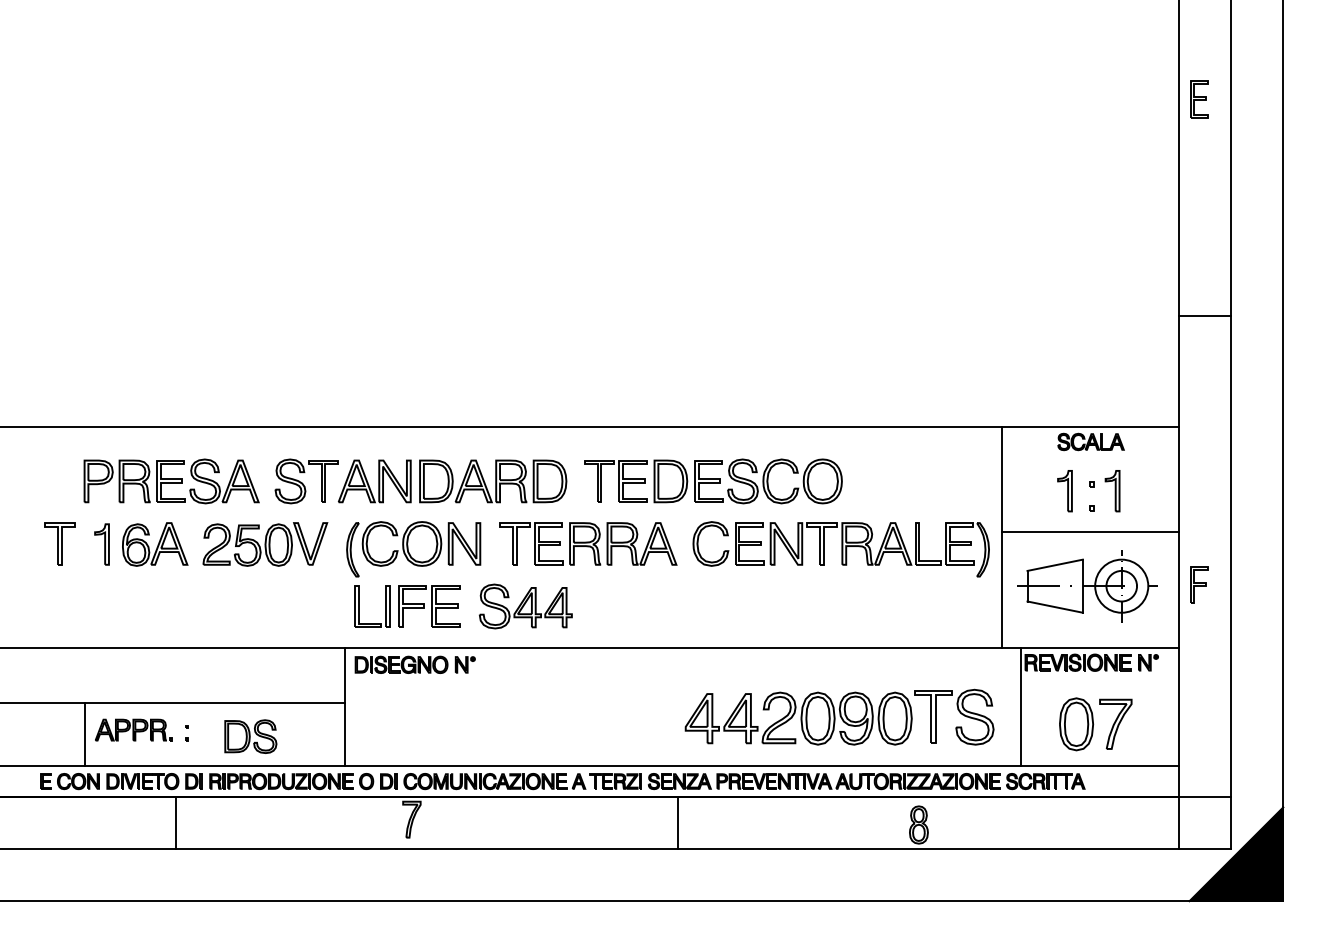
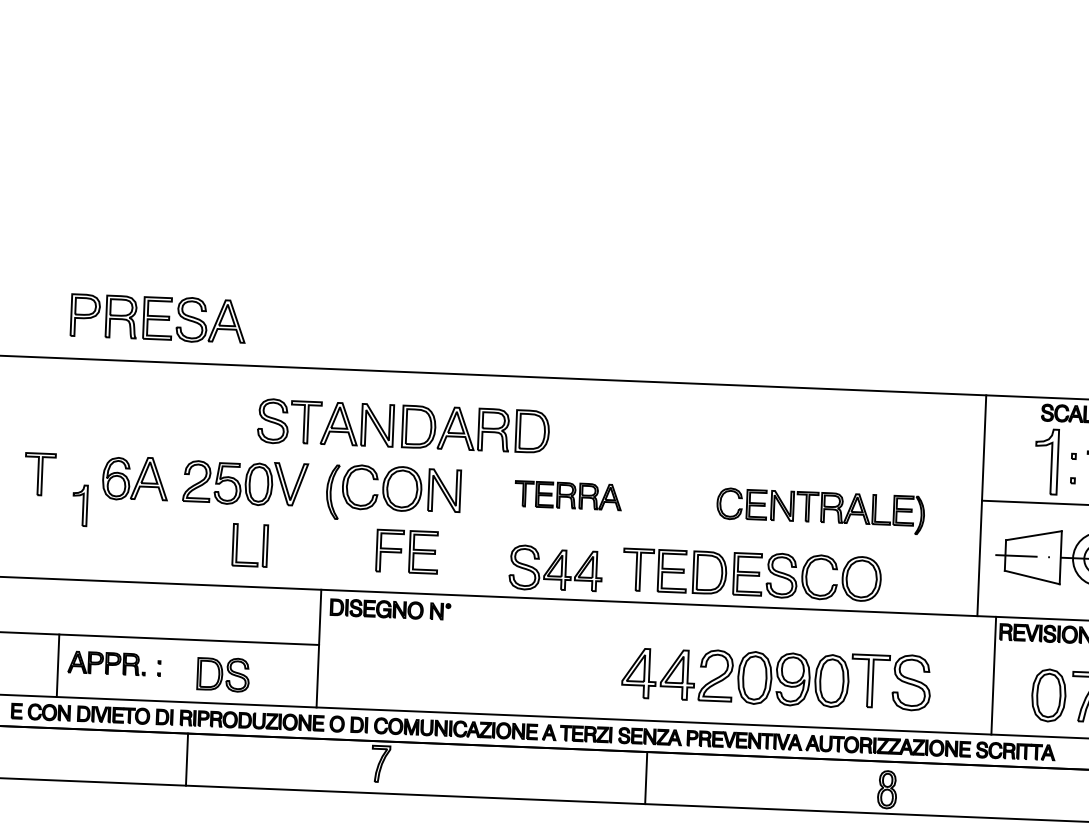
part: (171, 481) -> (158, 318), moved
part: (713, 481) -> (752, 574), moved
part: (1064, 491) -> (1046, 462), size x1.6
part: (588, 543) -> (568, 495), size x0.6
part: (101, 544) -> (79, 505), moved
part: (840, 549) -> (820, 511), size x0.7
part: (359, 606) -> (237, 544), moved
part: (525, 606) -> (555, 568), moved
part: (839, 716) -> (776, 676), moved
line: (175, 822) -> (186, 759), moved

